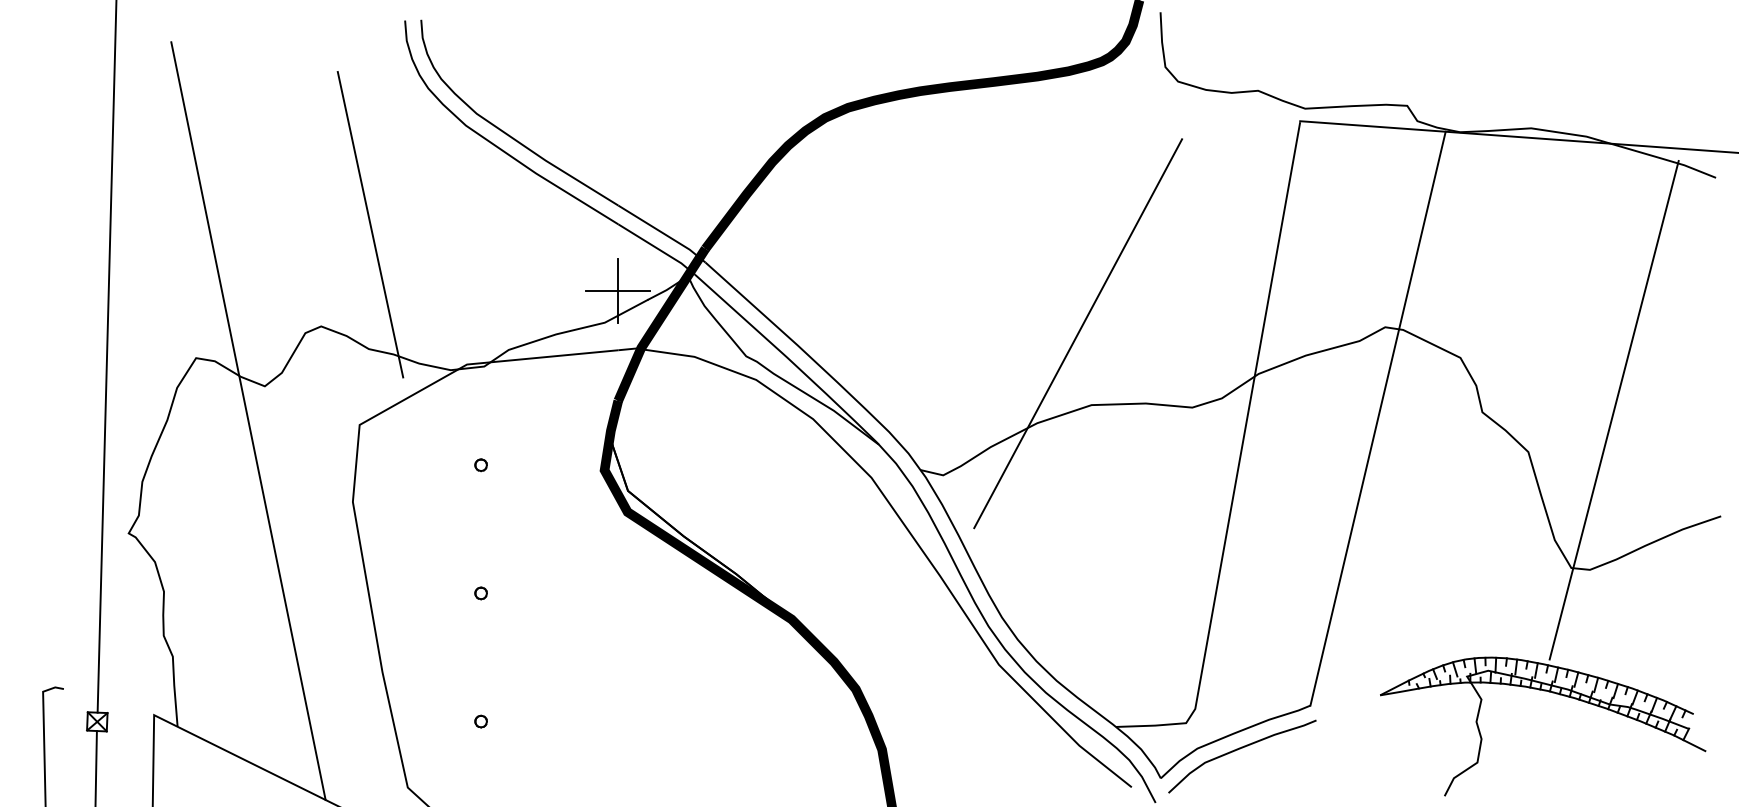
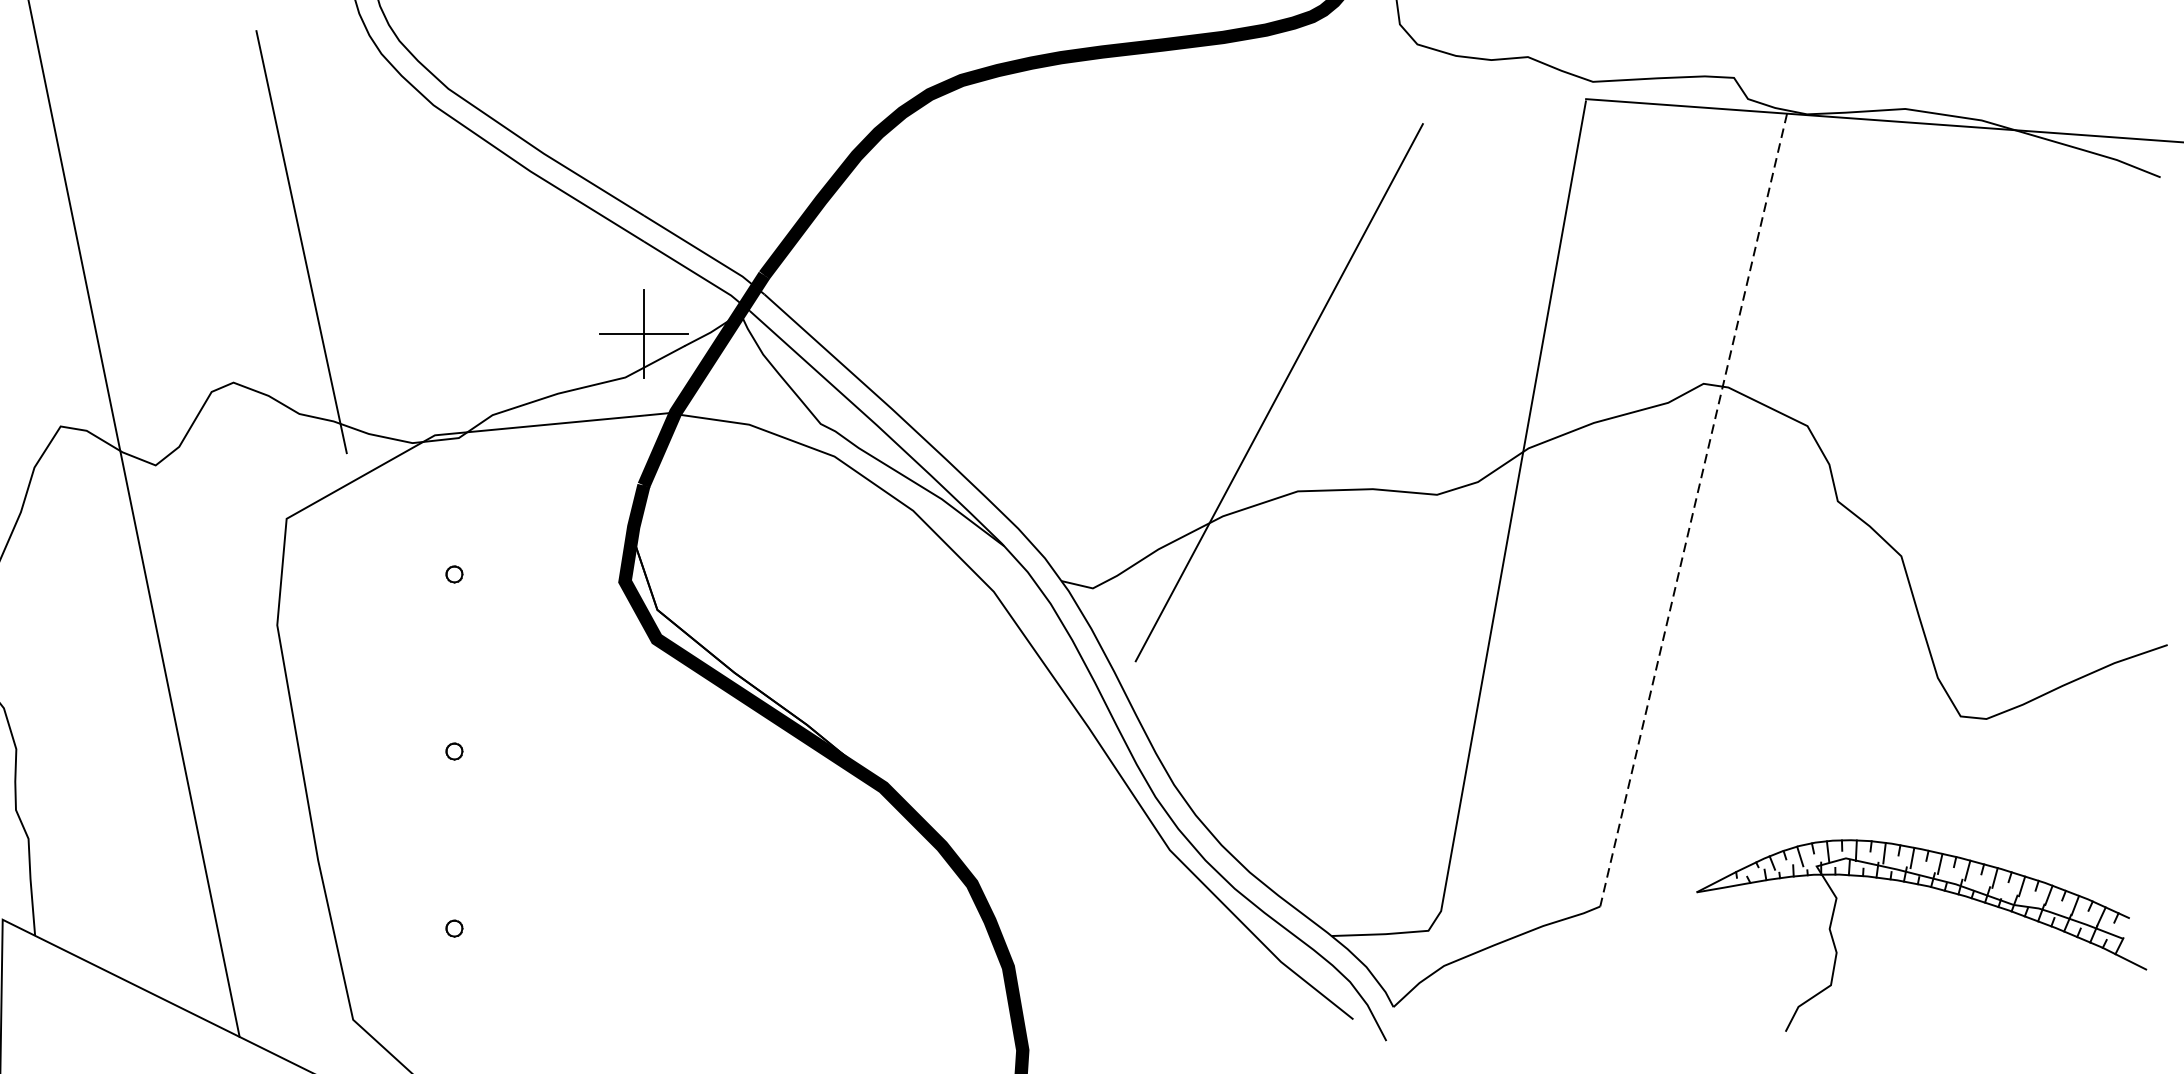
line: (1613, 410) -> (2018, 498), removed
line: (1378, 418) -> (1694, 509), solid -> dashed
curve: (1240, 749) -> (1503, 967), removed

